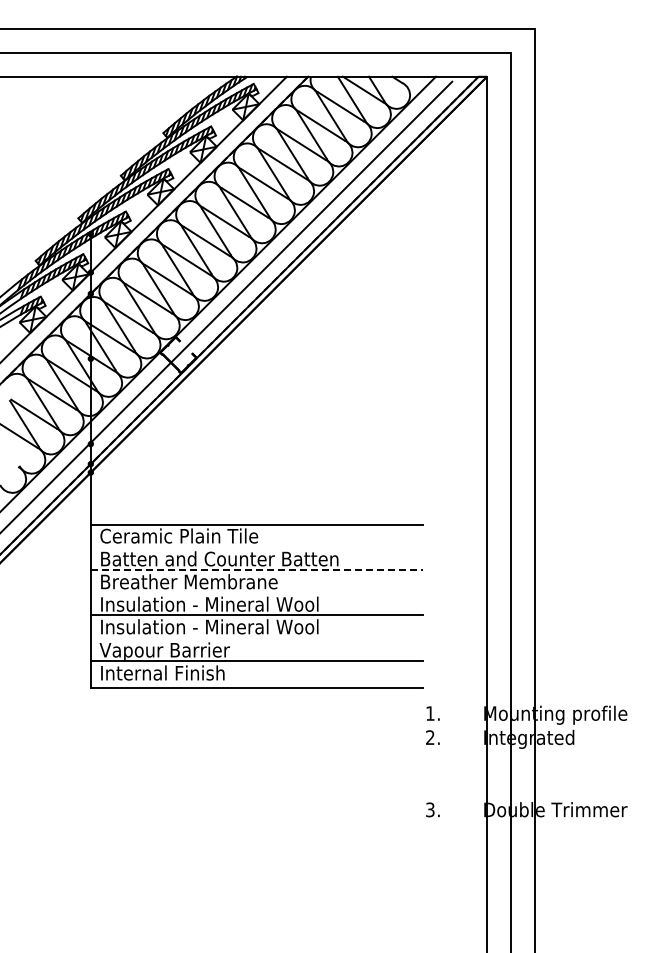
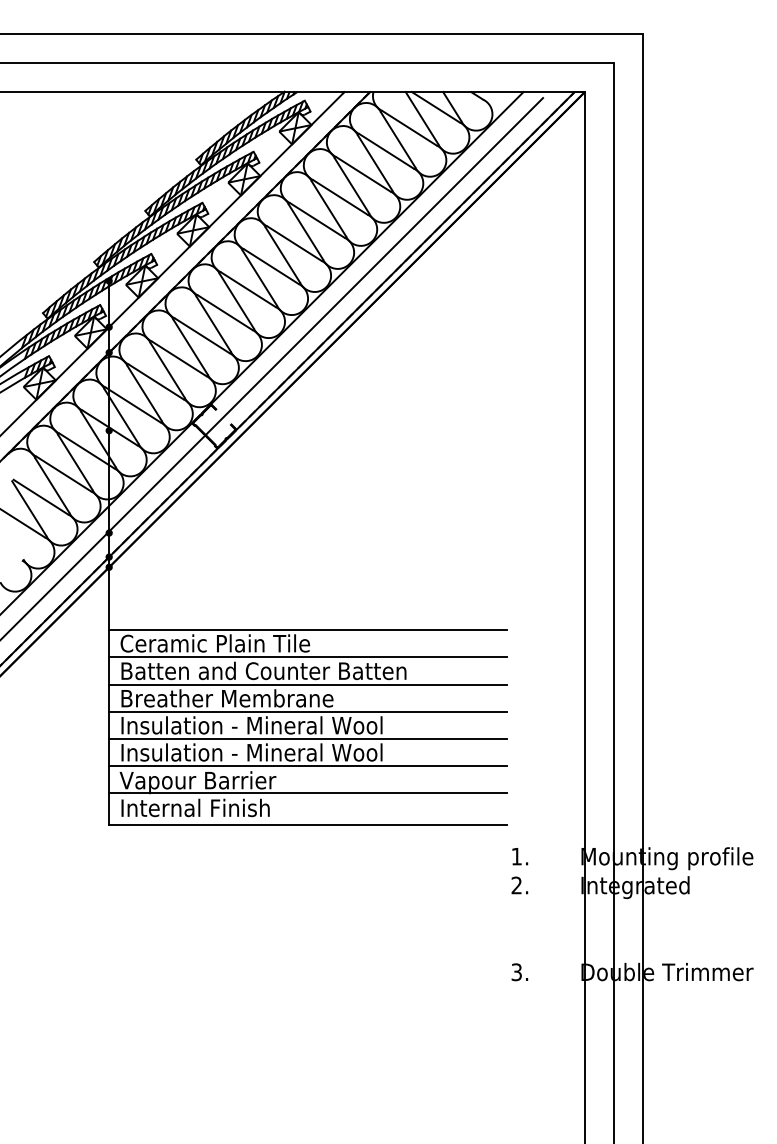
line: (256, 547) -> (308, 657), added
line: (256, 570) -> (308, 684), dashed -> solid
line: (256, 592) -> (308, 711), added
line: (256, 637) -> (308, 765), added

